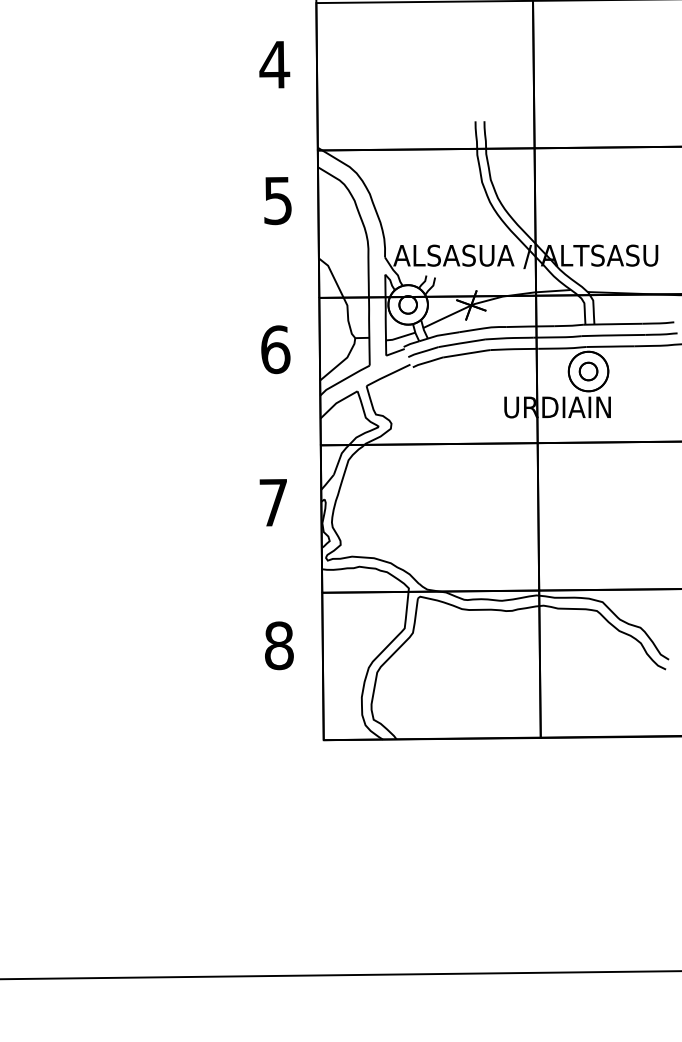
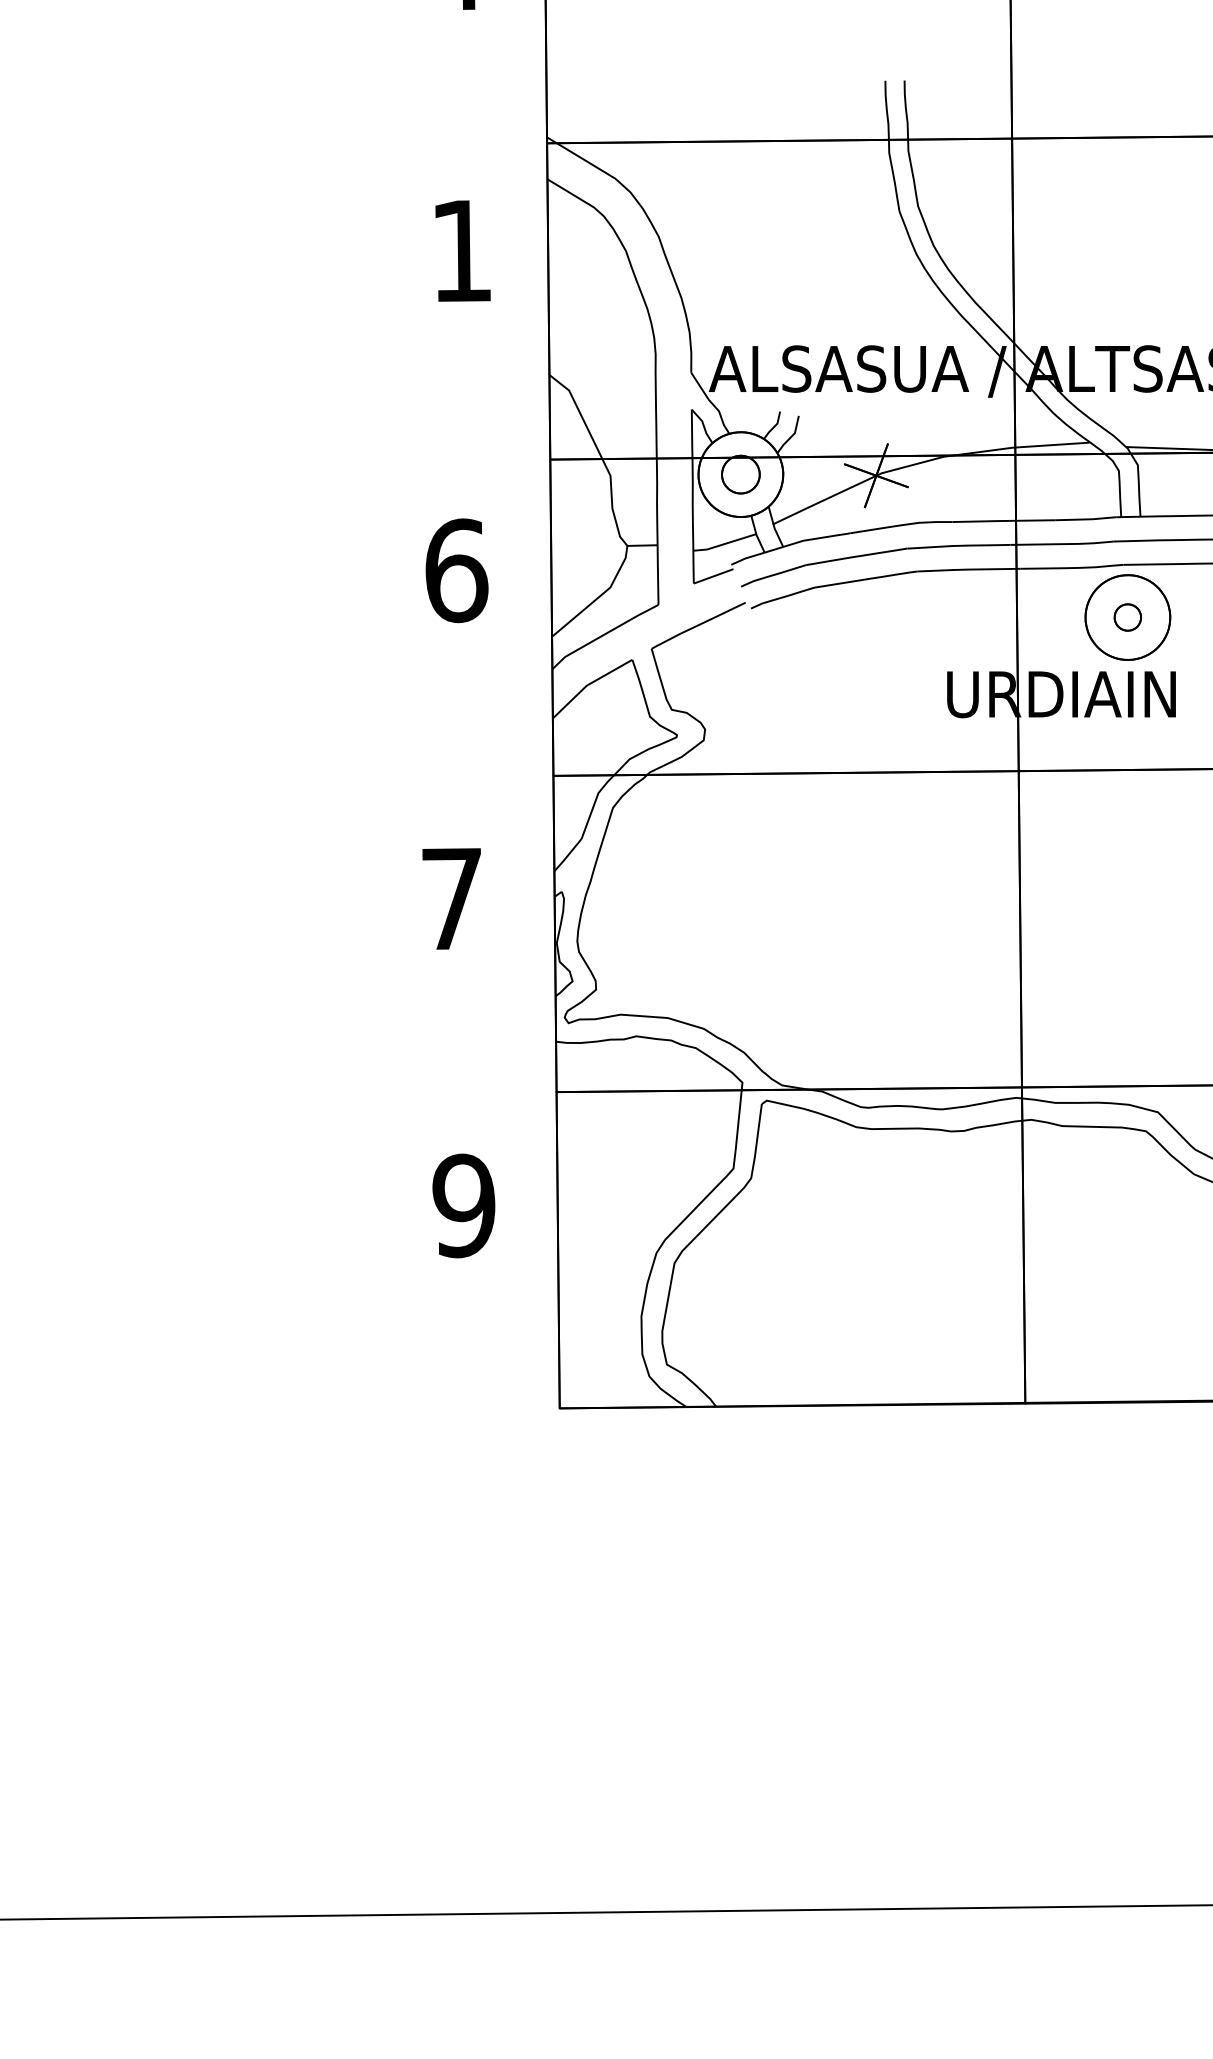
text: (277, 201) -> (460, 252), 5 -> 1
part: (588, 371) -> (1127, 617), size x0.7
text: (278, 645) -> (462, 1205), 8 -> 9

